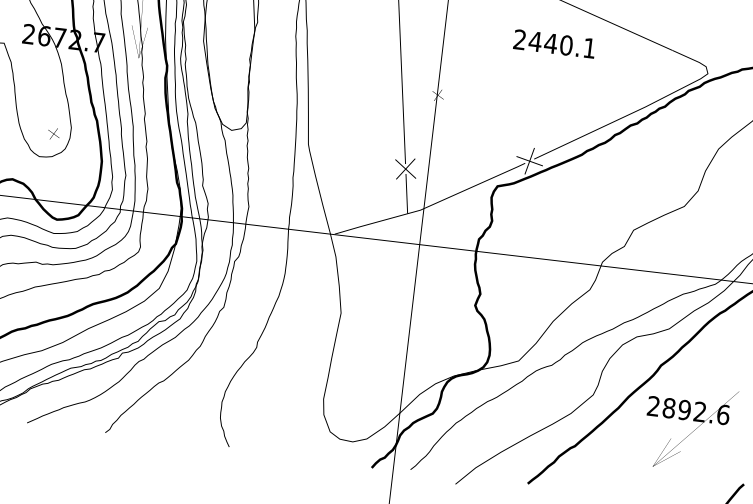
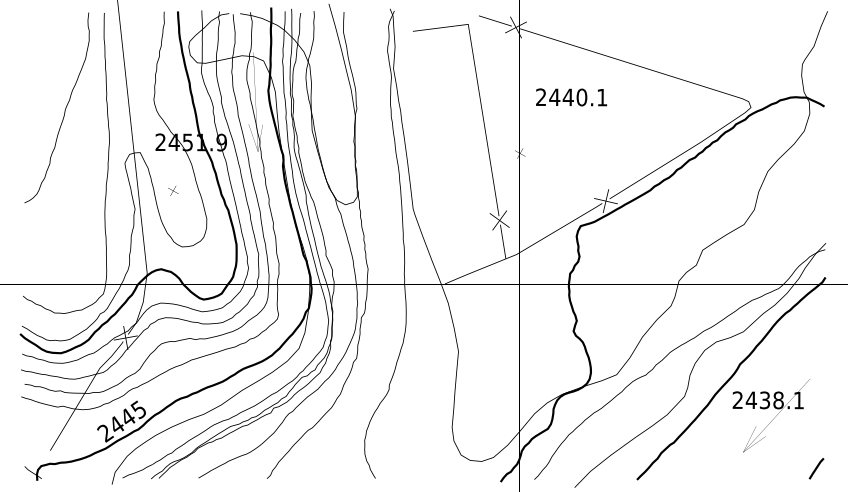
text: (70, 39) -> (197, 142), 2672.7 -> 2451.9
text: (554, 44) -> (571, 97), moved
part: (54, 133) -> (173, 190), moved
text: (695, 411) -> (774, 400), 2892.6 -> 2438.1

